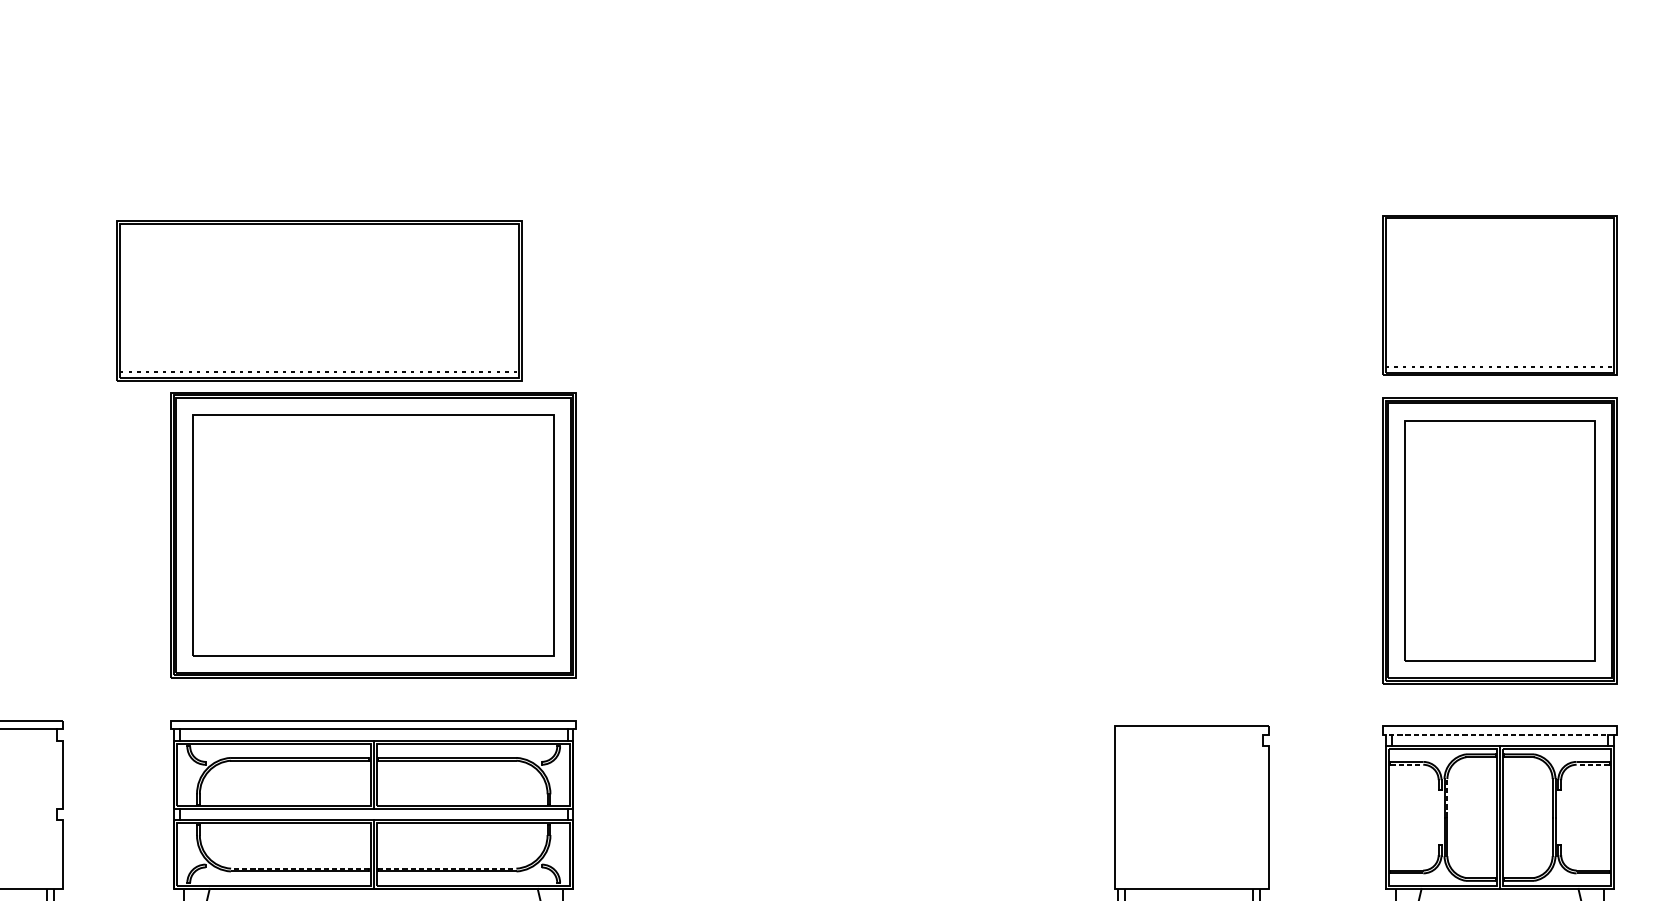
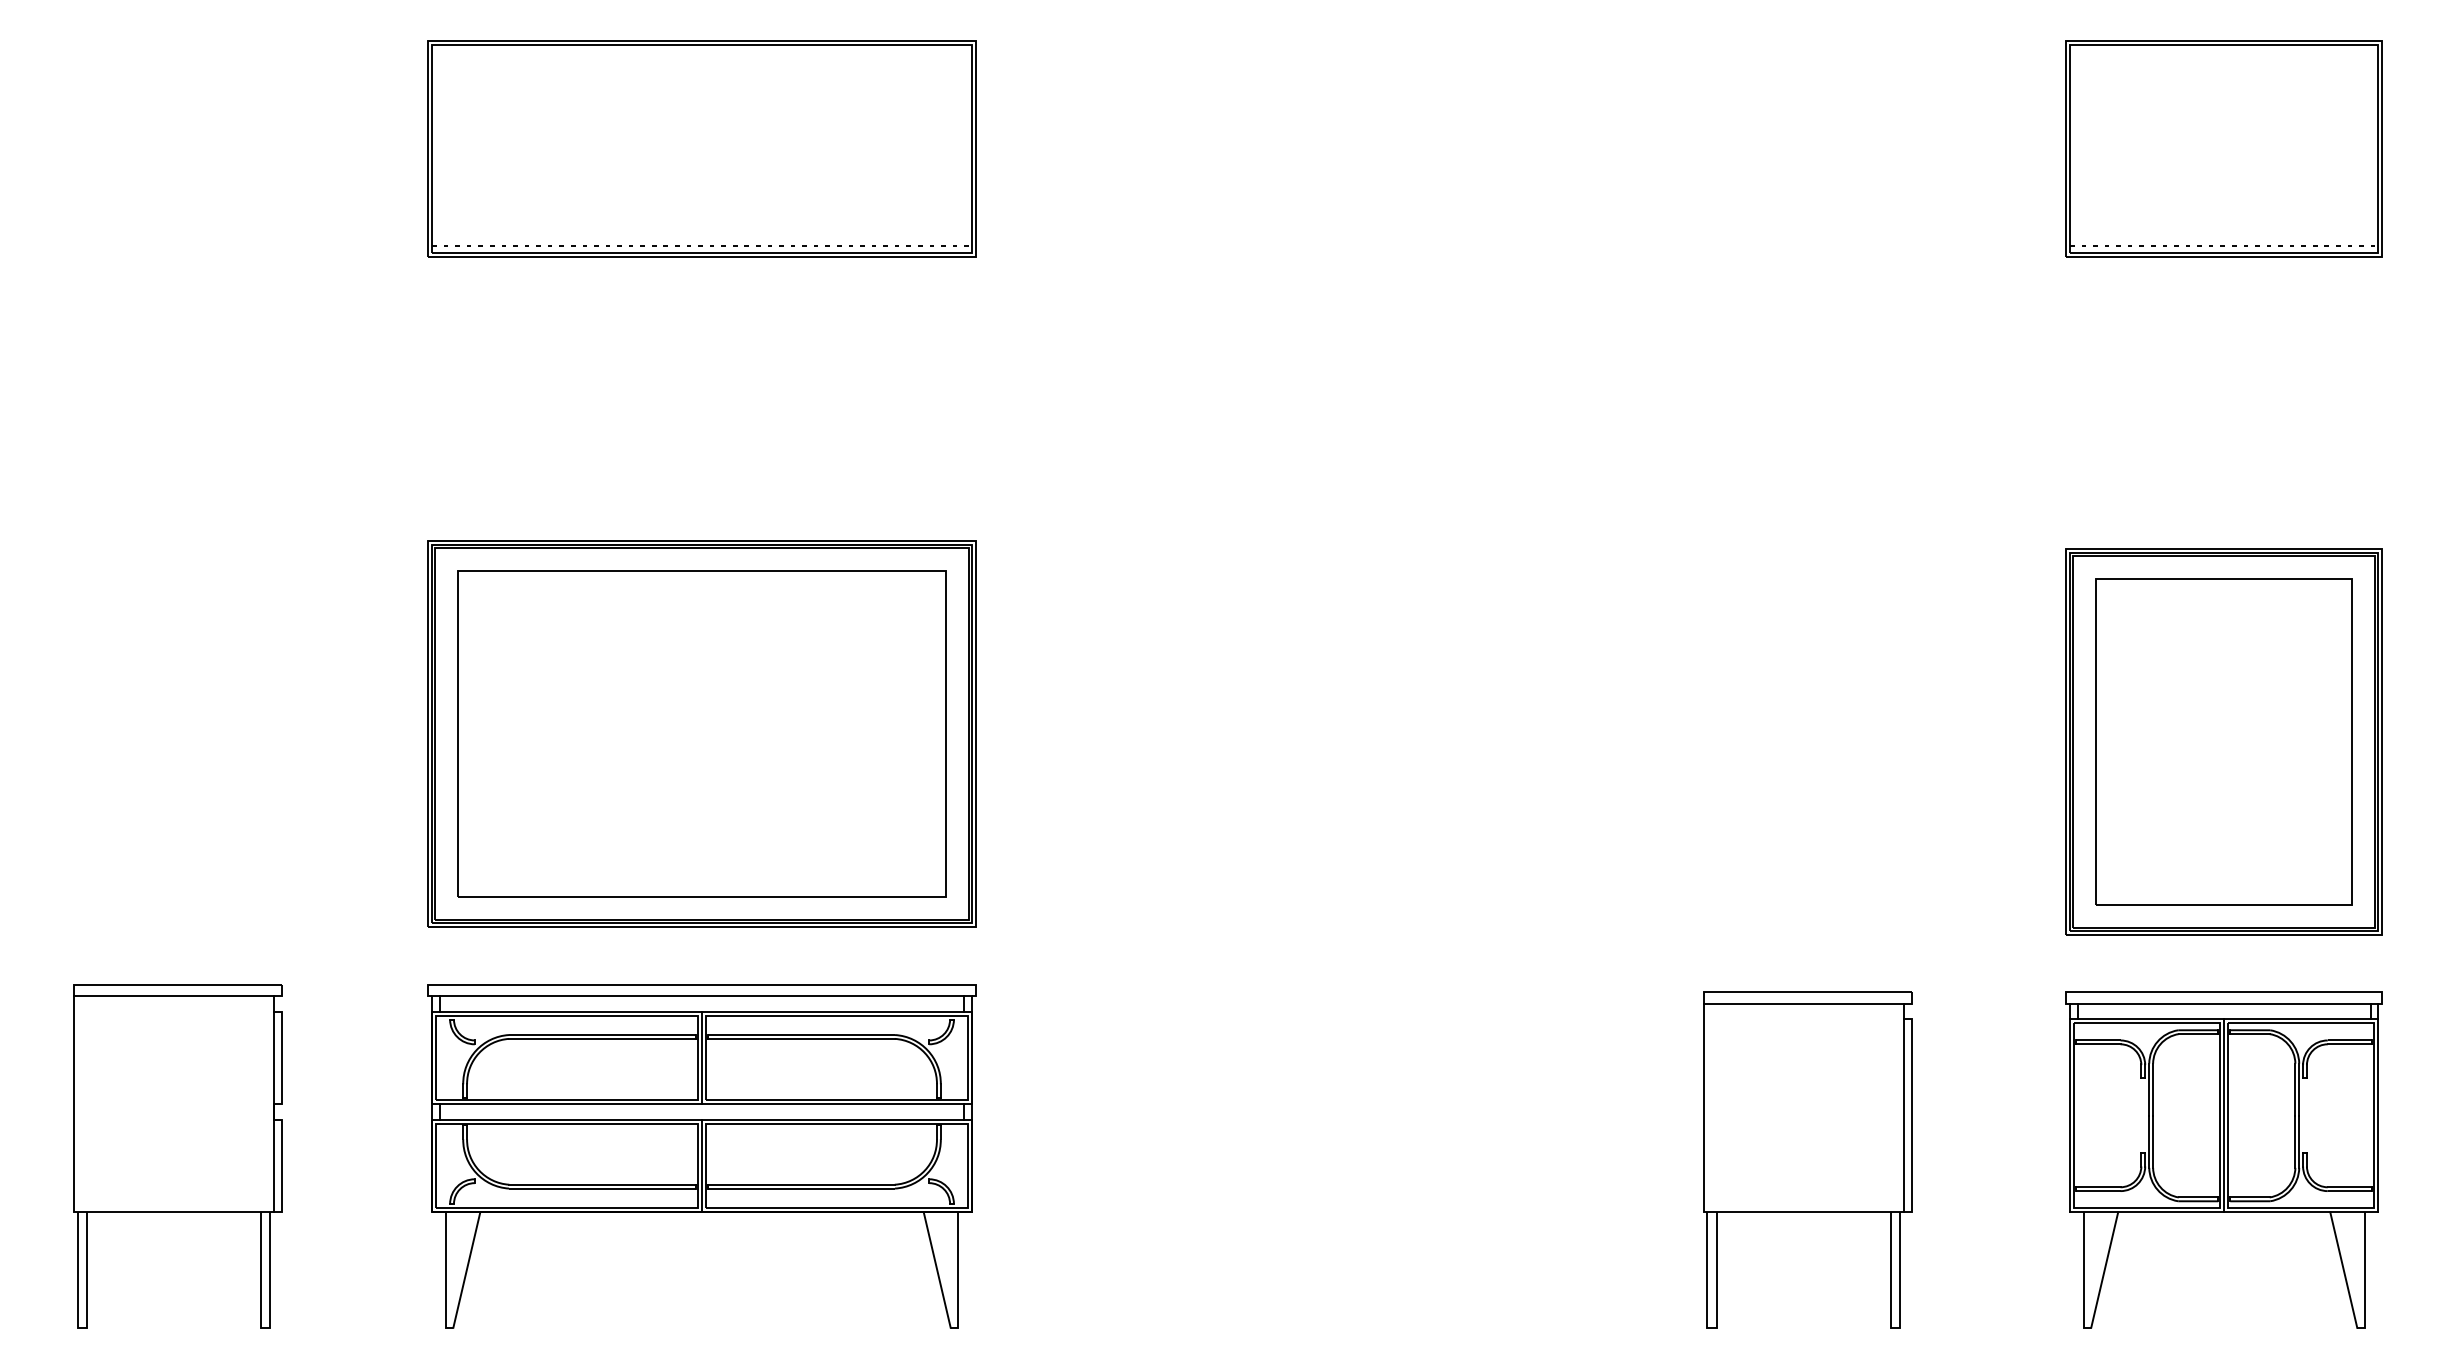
part: (1499, 295) -> (2223, 148), moved
part: (319, 300) -> (701, 148), moved
line: (1188, 734) -> (1803, 1003), added
line: (1499, 734) -> (2223, 1003), dashed -> solid
line: (1406, 764) -> (2098, 1044), dashed -> solid
line: (1592, 764) -> (2349, 1044), dashed -> solid
line: (1447, 798) -> (2153, 1089), dashed -> solid
line: (57, 814) -> (274, 1111), added
line: (1263, 817) -> (1904, 1115), added
line: (300, 868) -> (602, 1184), dashed -> solid
line: (447, 868) -> (801, 1184), dashed -> solid

